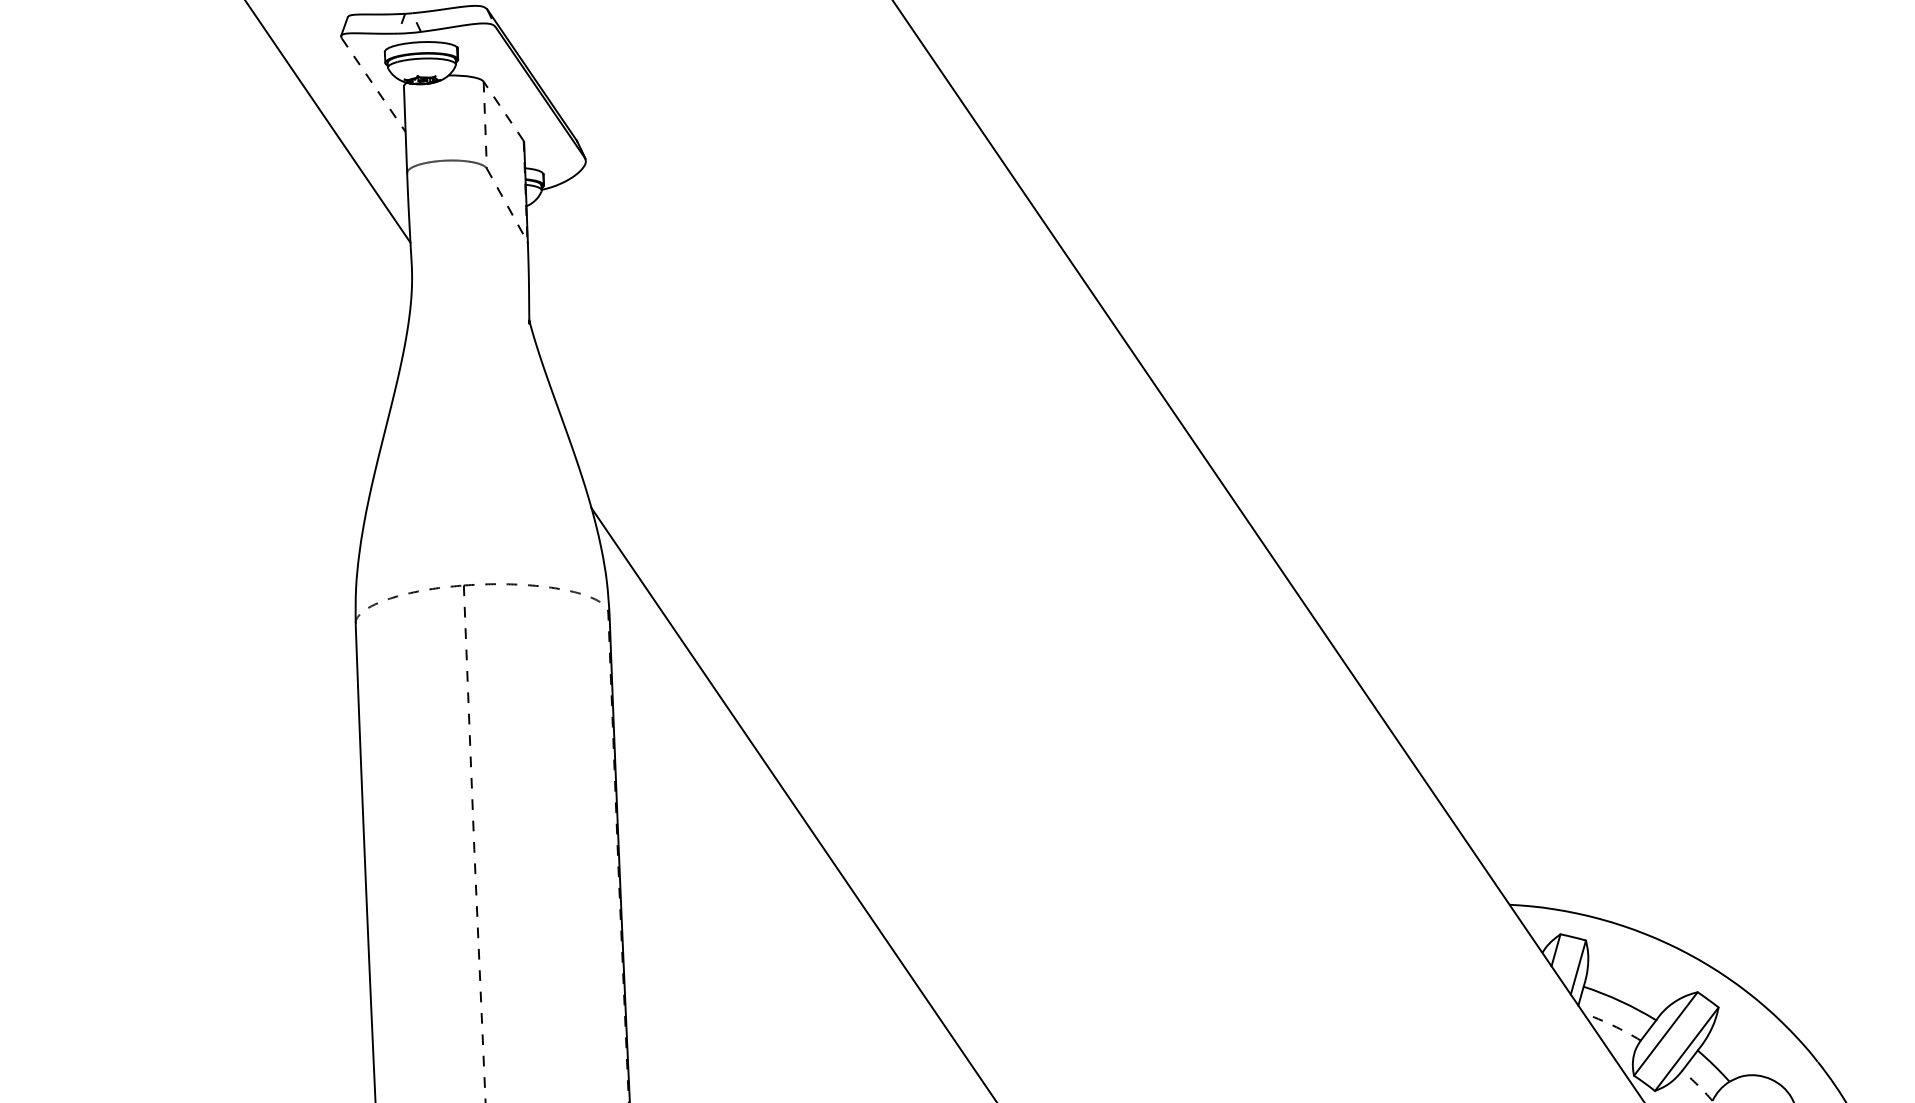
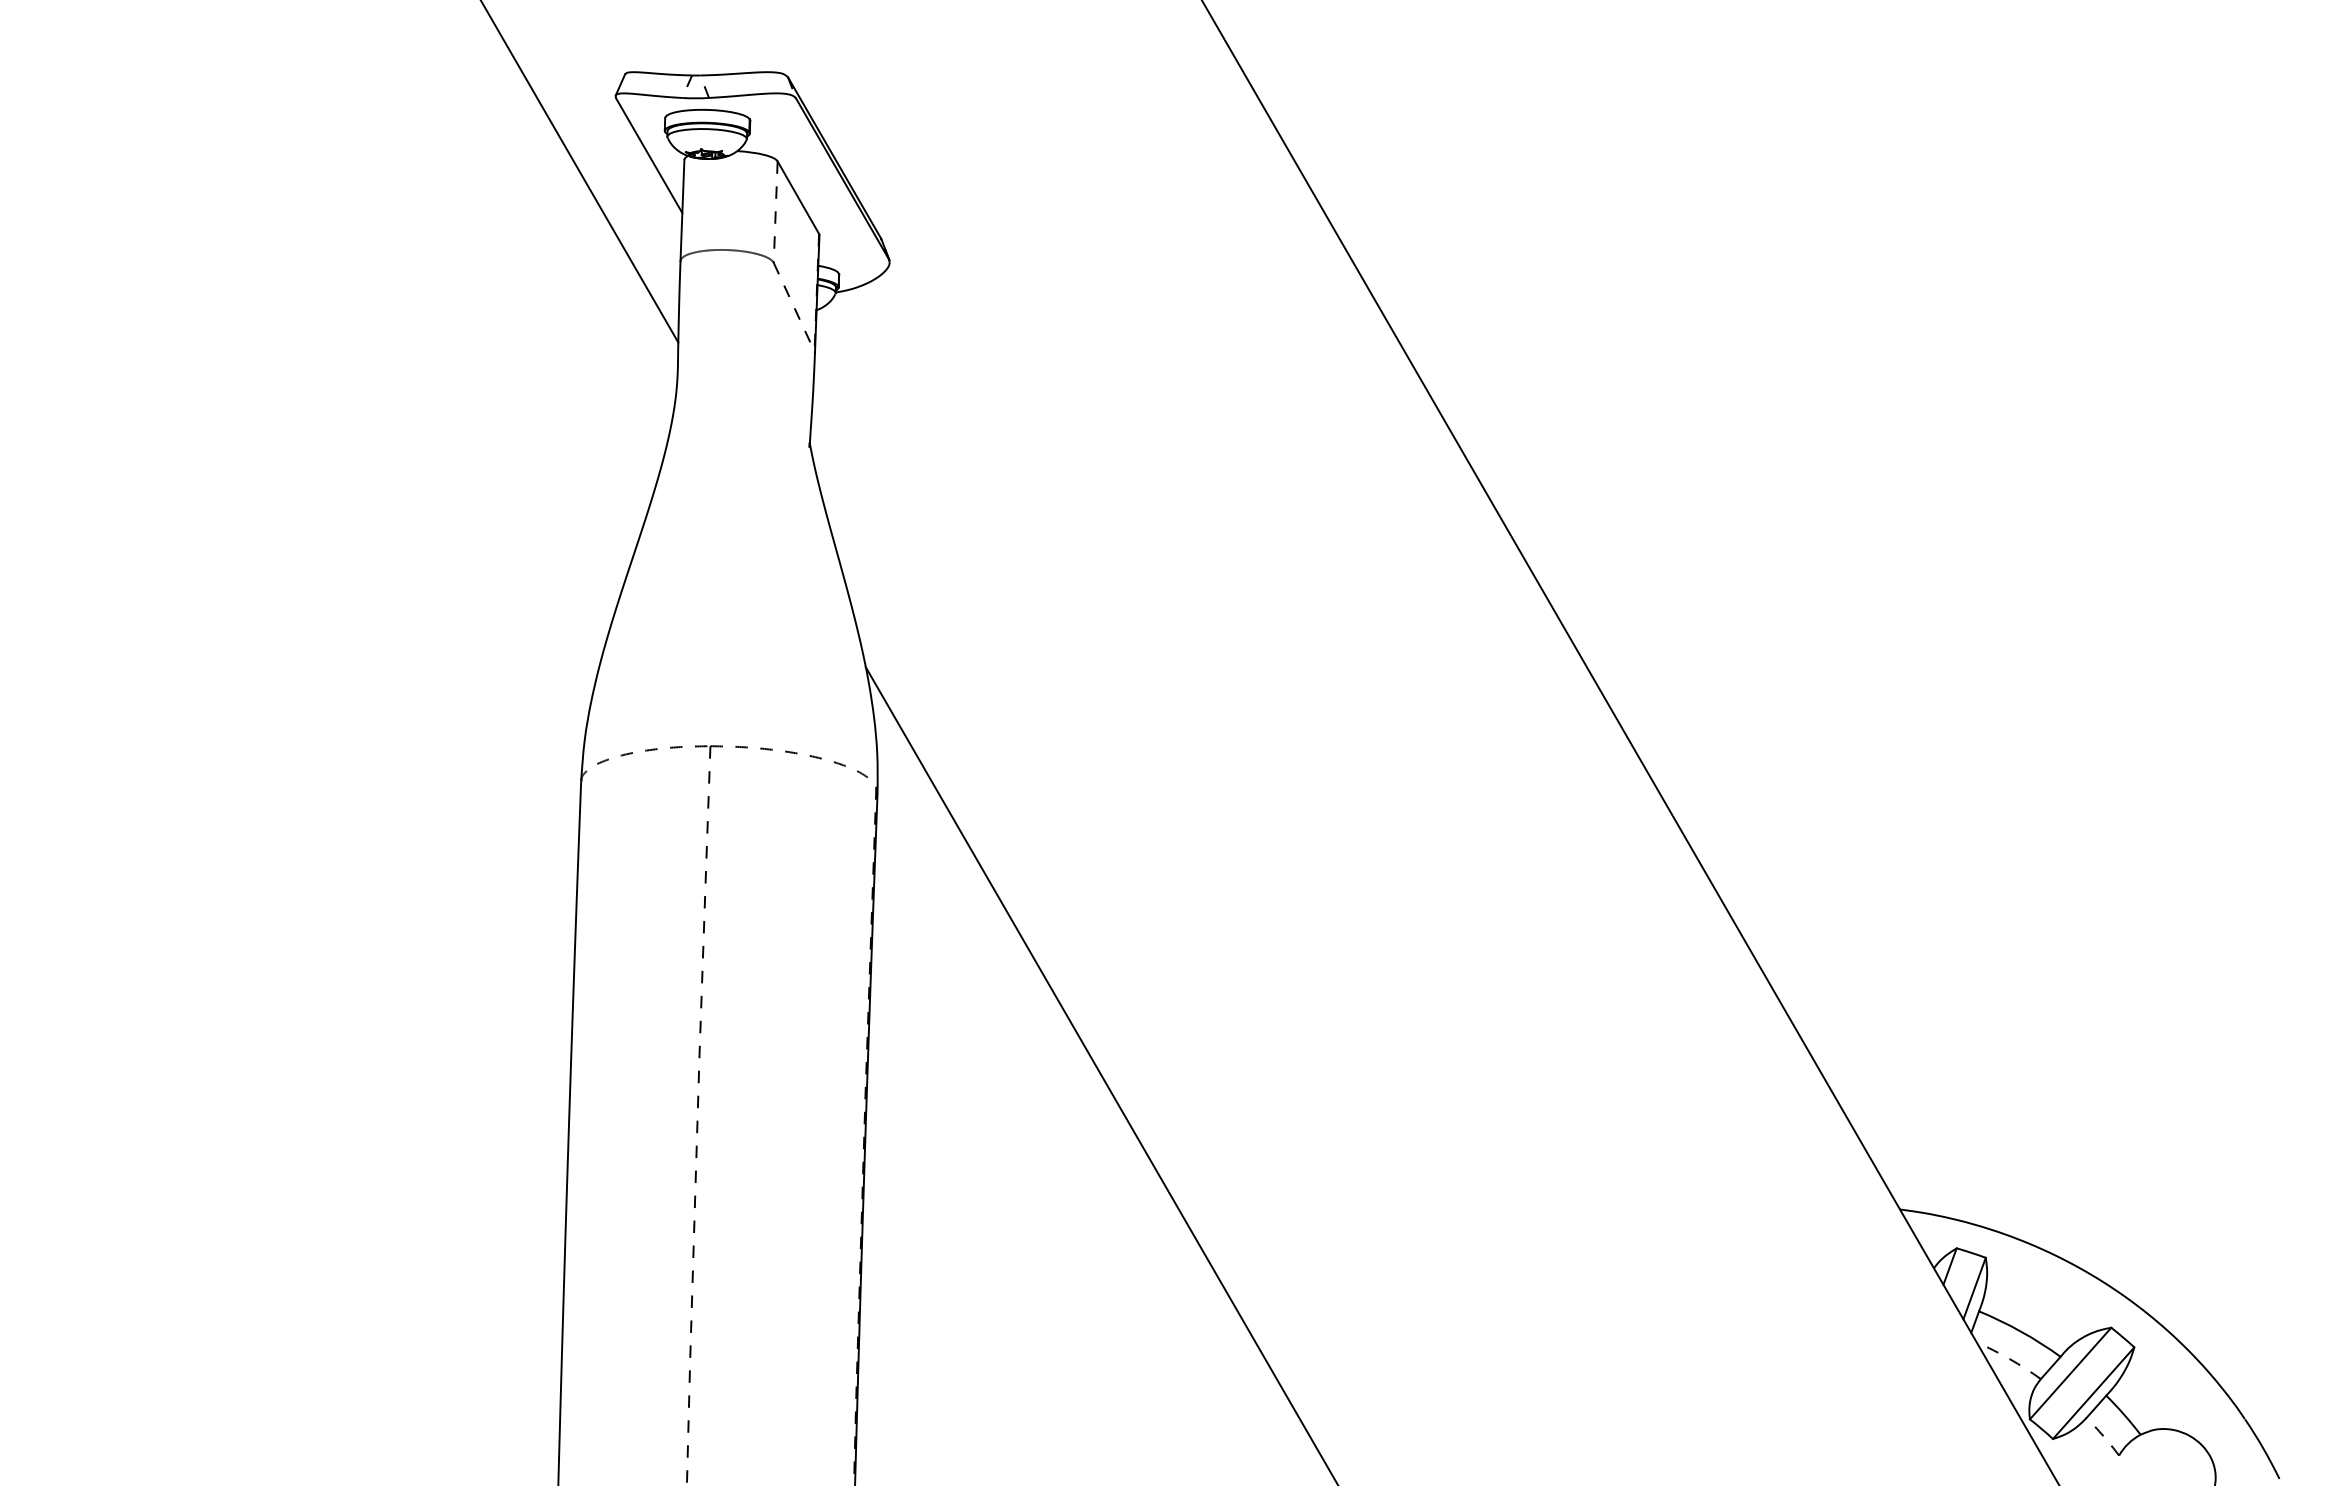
line: (373, 85) -> (649, 156), dashed -> solid
line: (503, 111) -> (798, 197), dashed -> solid

